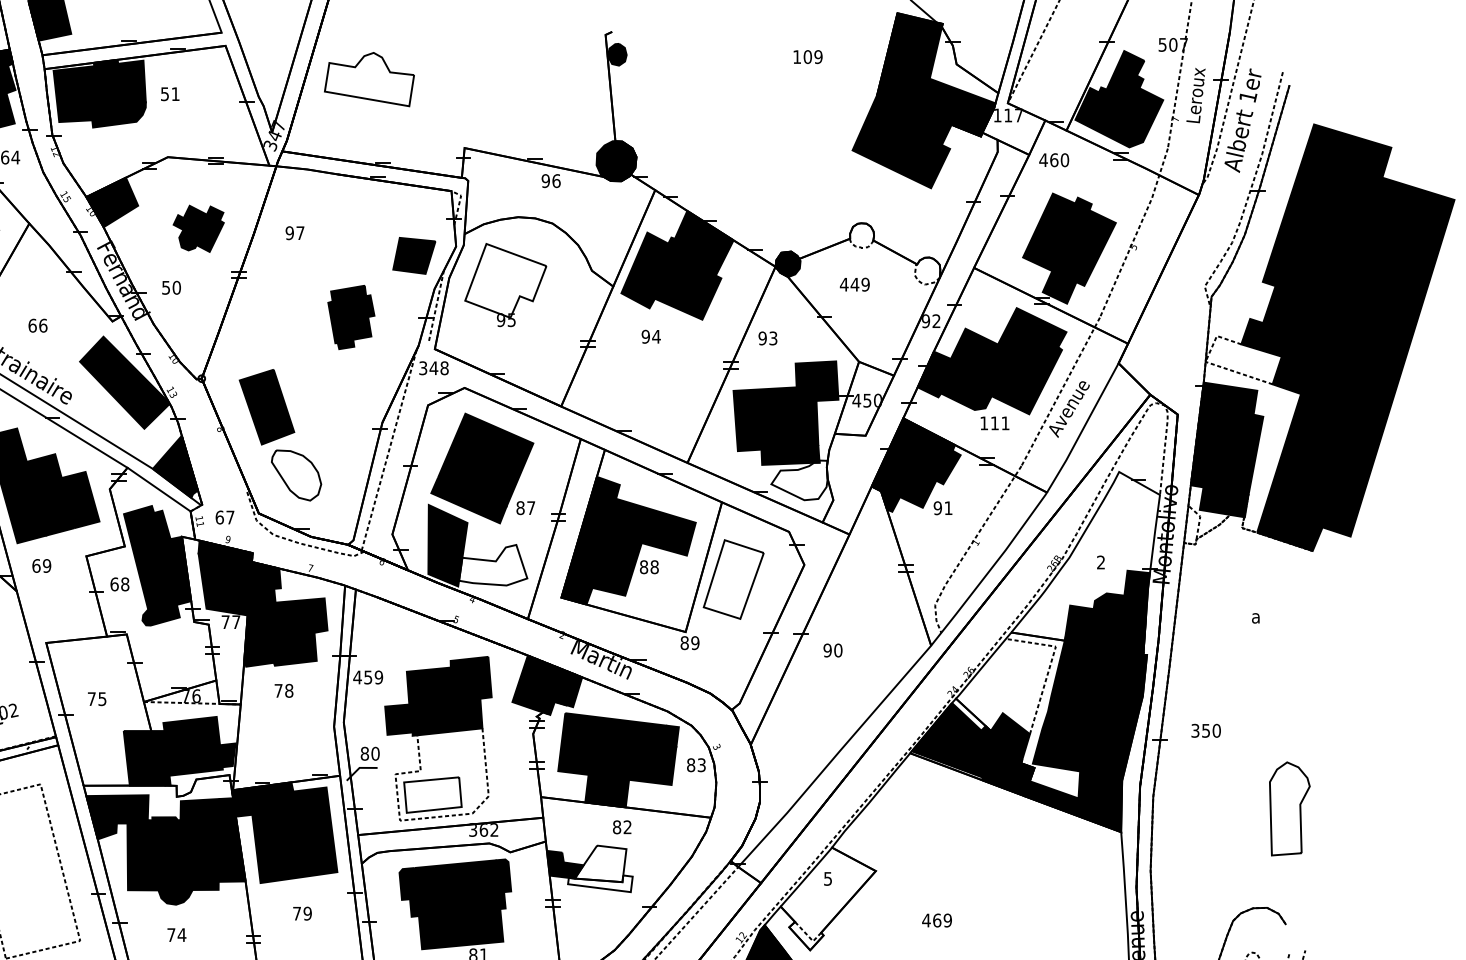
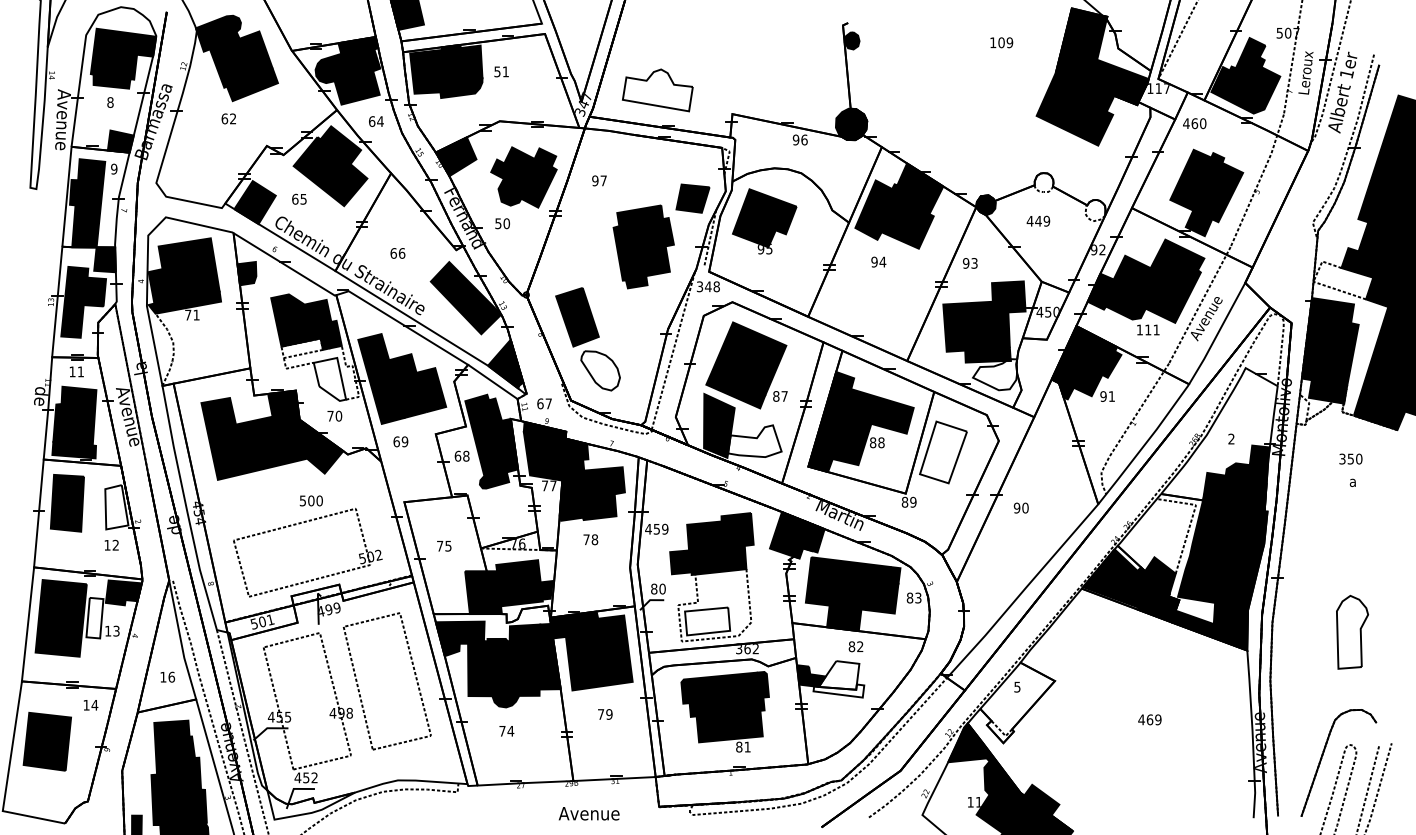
part: (369, 79) -> (657, 90), moved
part: (198, 228) -> (523, 177), size x1.67
fill: (505, 281) -> (764, 218), added
part: (351, 316) -> (643, 246), size x1.67
text: (1205, 730) -> (1350, 458), moved
part: (1289, 807) -> (1352, 631), moved
text: (936, 920) -> (1149, 719), moved

